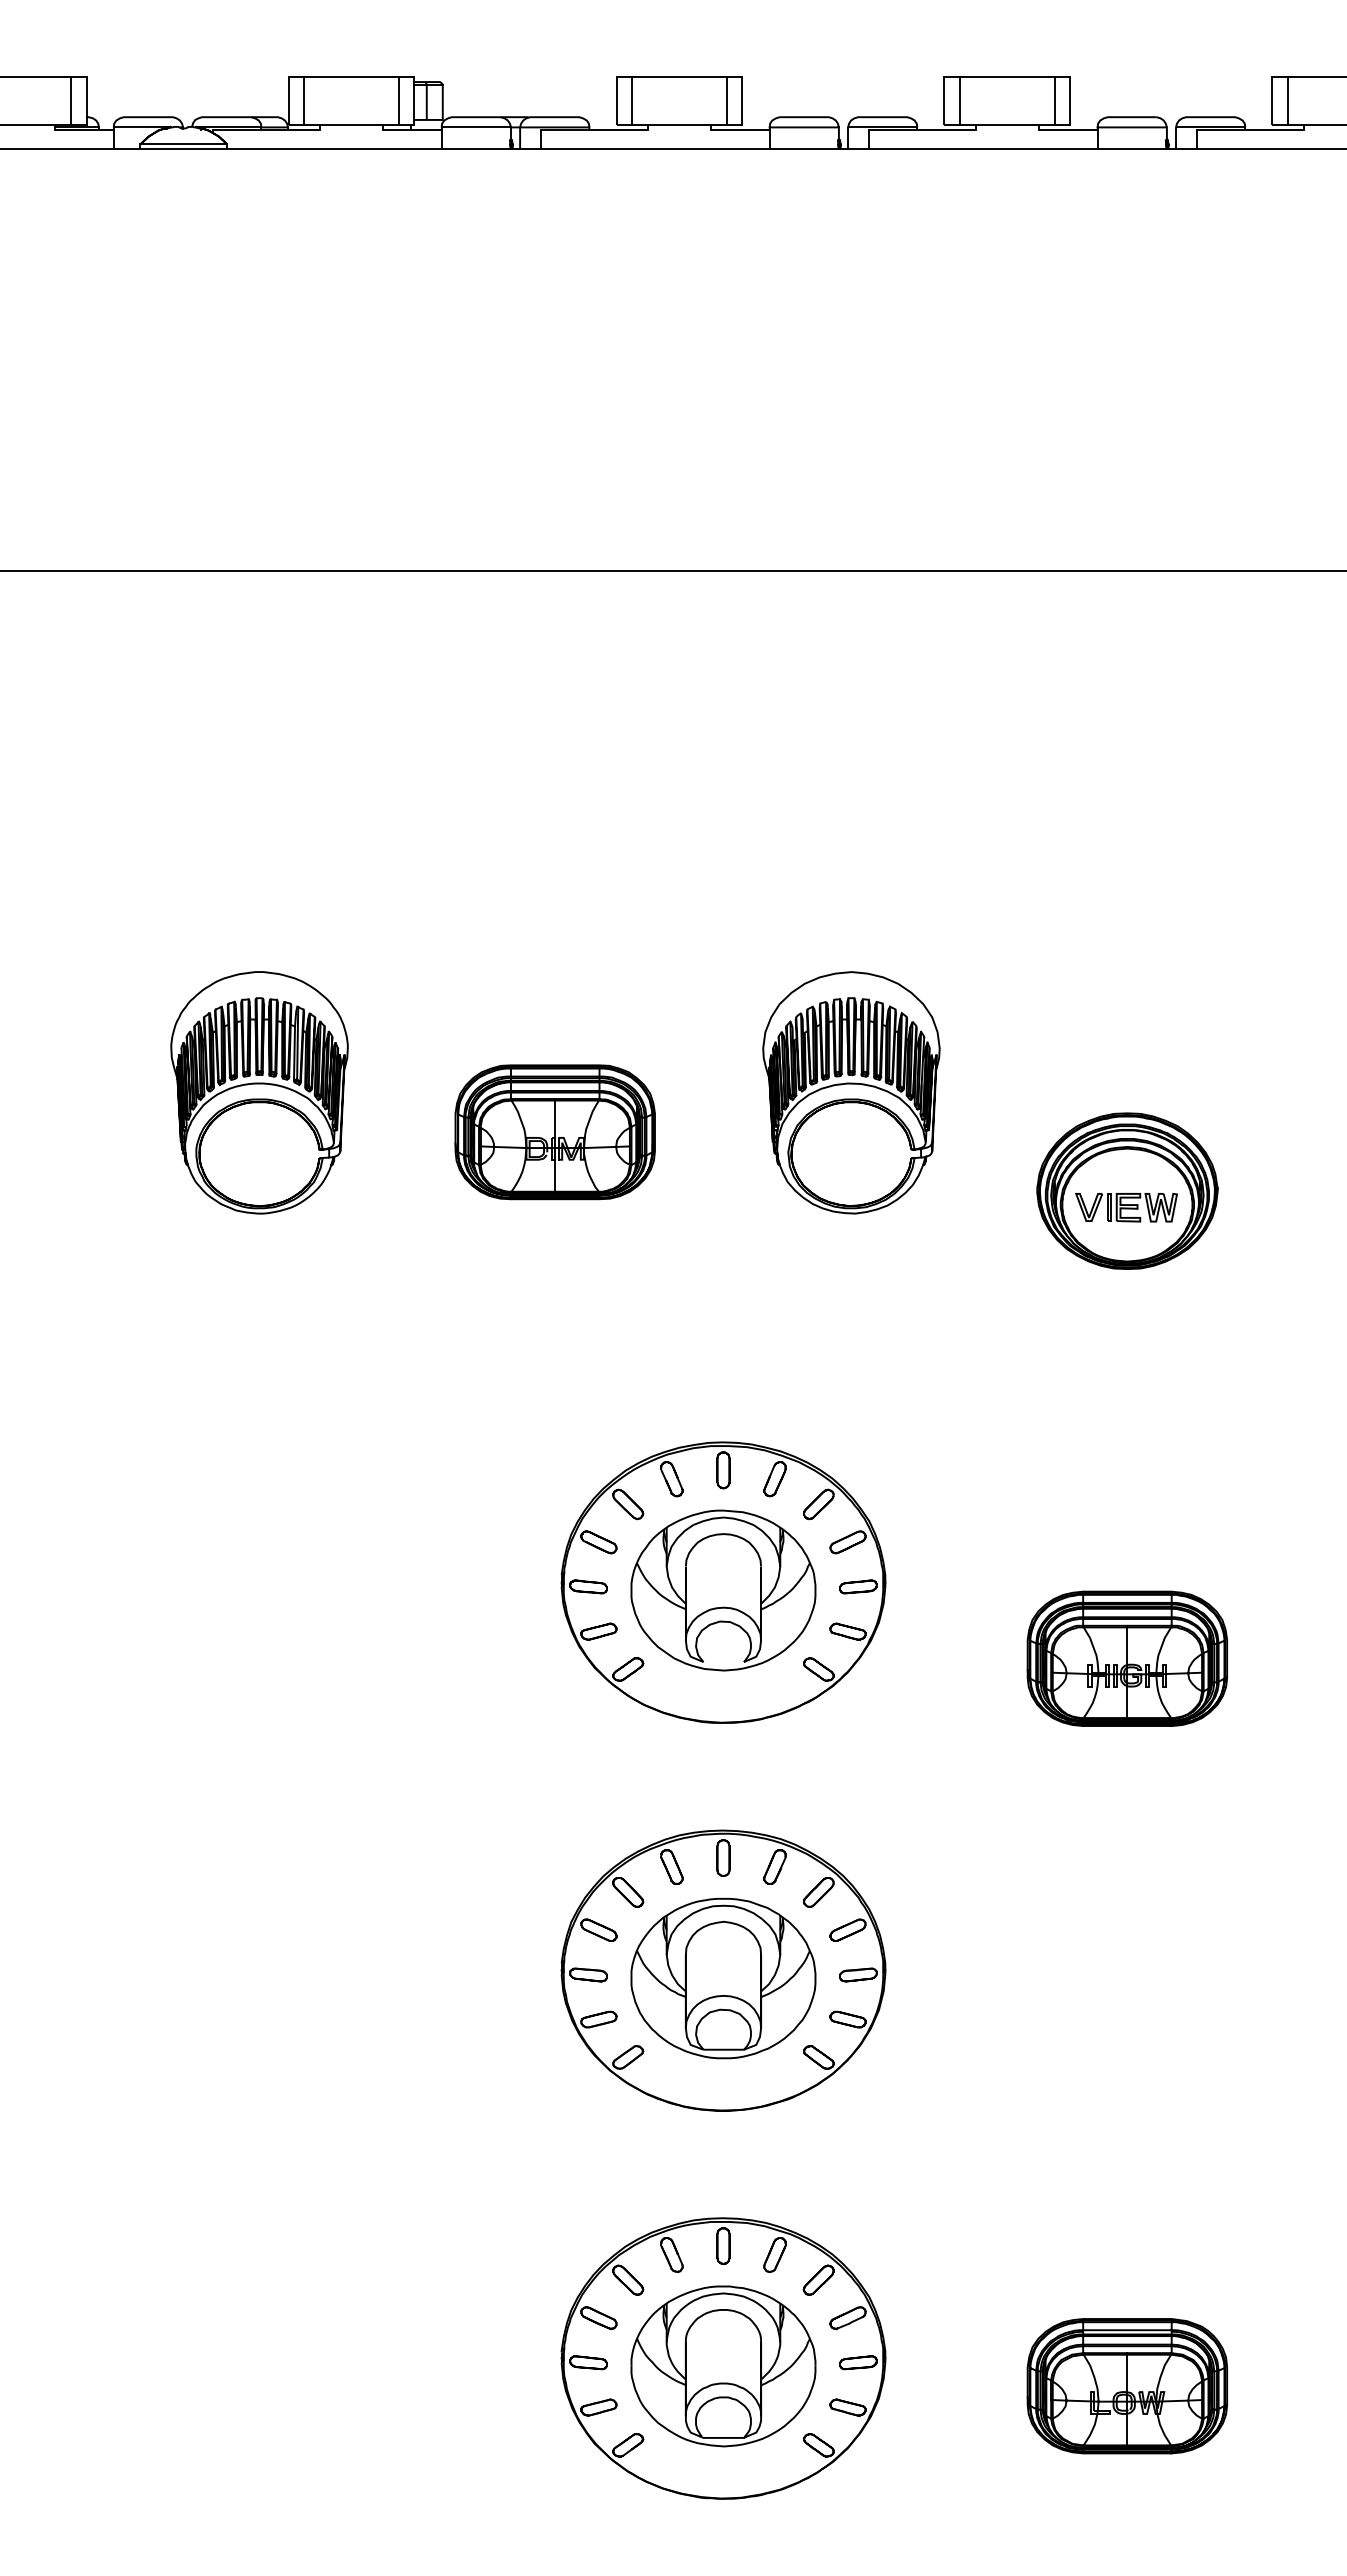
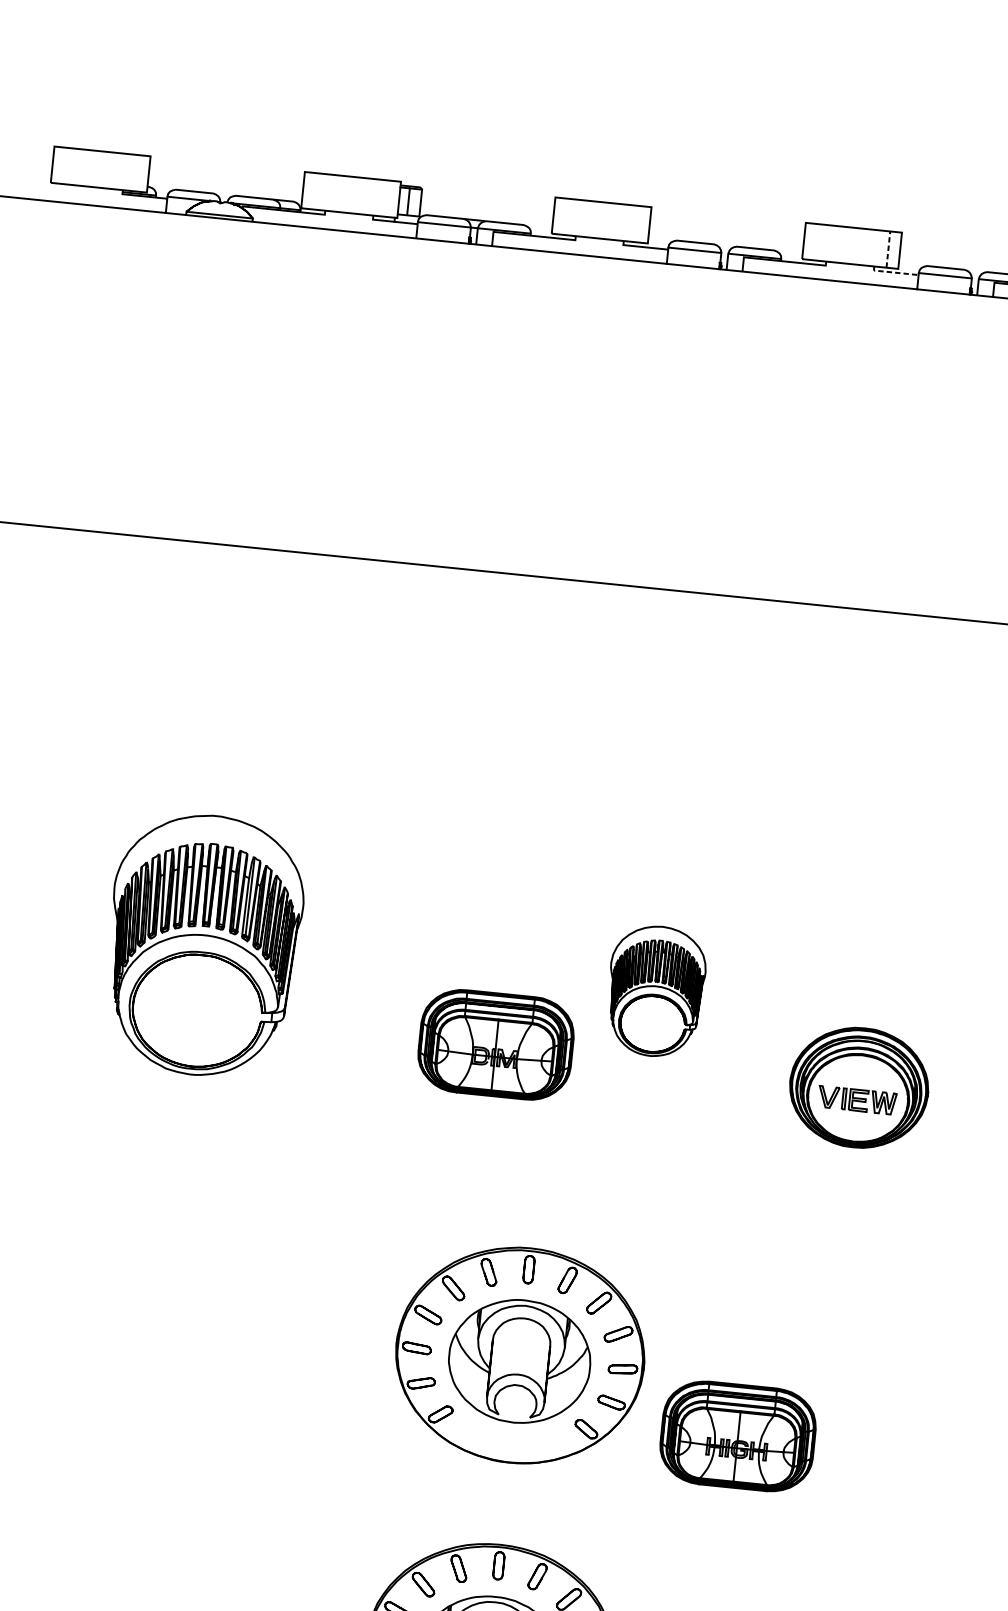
line: (71, 100) -> (137, 172), removed
line: (304, 100) -> (315, 190), removed
line: (399, 100) -> (387, 198), removed
line: (632, 100) -> (565, 216), removed
line: (726, 100) -> (637, 223), removed
line: (959, 100) -> (815, 241), removed
line: (1054, 101) -> (888, 249), solid -> dashed
line: (1064, 130) -> (893, 272), solid -> dashed
part: (259, 1092) -> (203, 945), size x1.4
part: (851, 1092) -> (656, 991), size x0.7
part: (554, 1132) -> (495, 1044), moved
part: (1126, 1658) -> (737, 1436), moved

